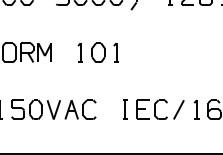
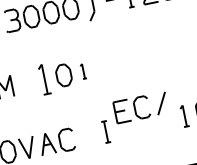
part: (79, 52) -> (43, 79), size x1.4
part: (115, 52) -> (82, 71), size x0.7
part: (160, 109) -> (141, 107), moved

